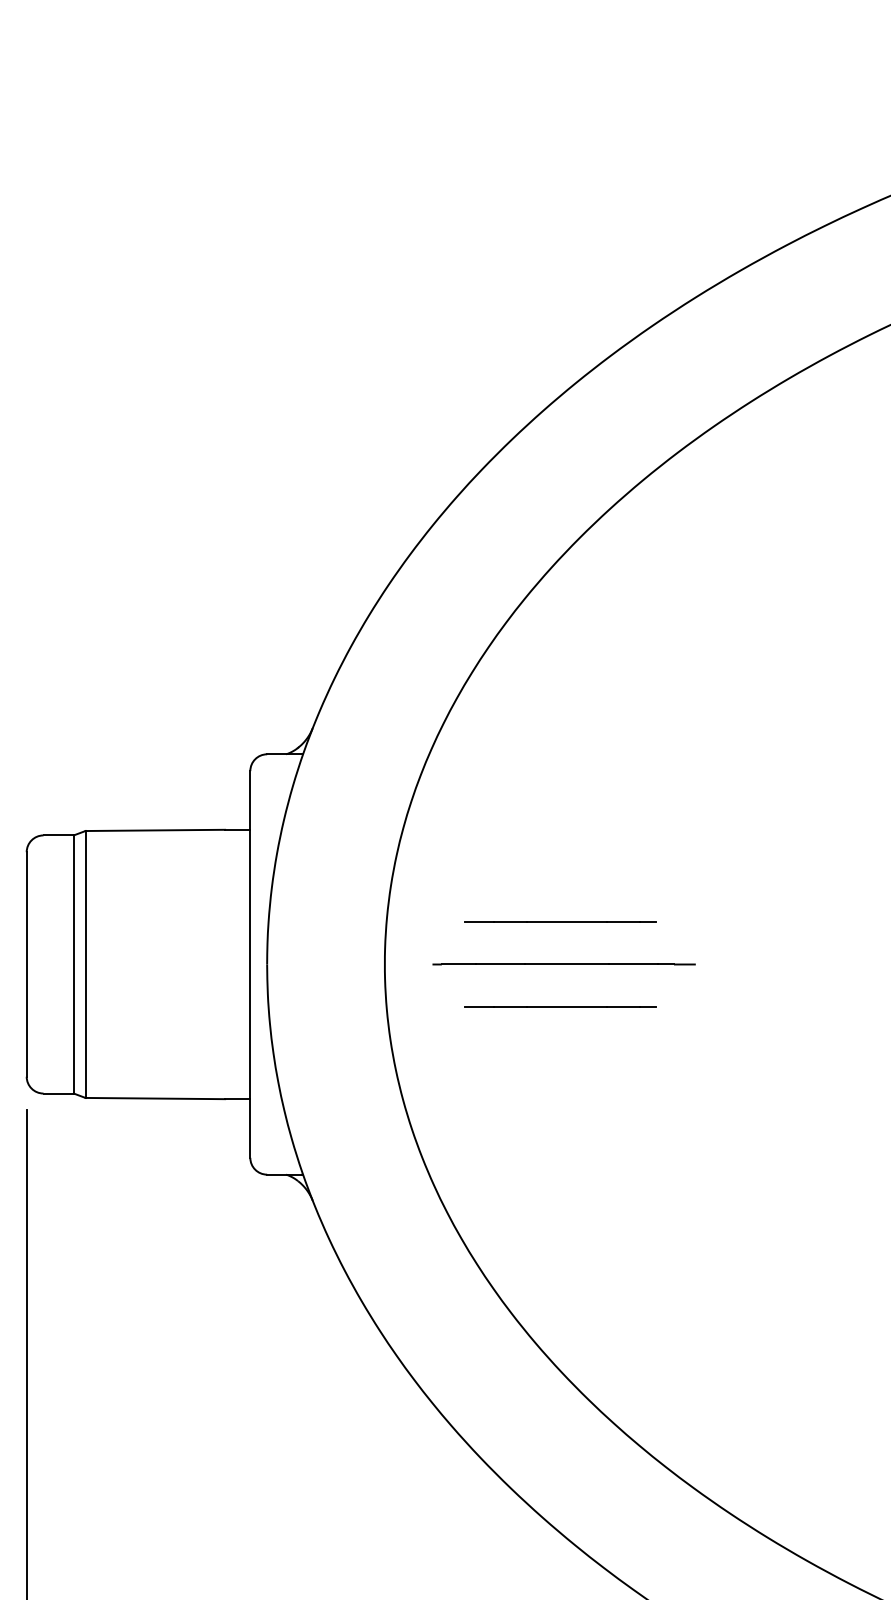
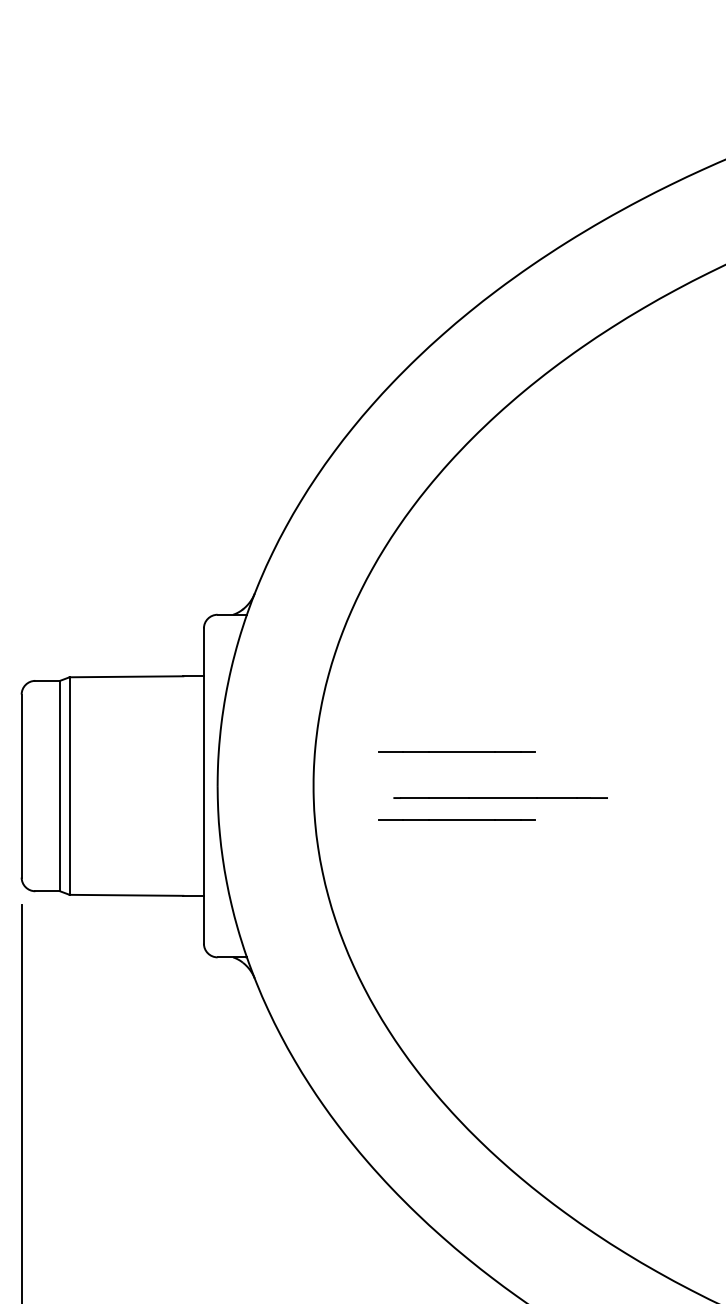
line: (563, 963) -> (500, 797), moved

